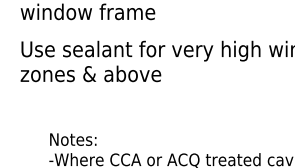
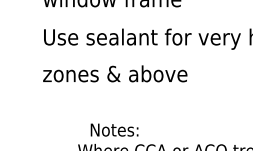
text: (90, 73) -> (114, 73), moved
text: (73, 139) -> (114, 129), moved

